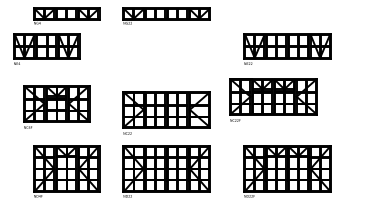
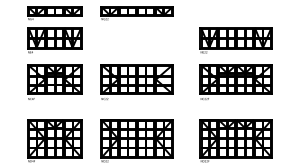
part: (46, 48) -> (54, 39), moved
part: (273, 99) -> (236, 81), moved
part: (56, 106) -> (54, 81), moved
part: (166, 112) -> (136, 81), moved

